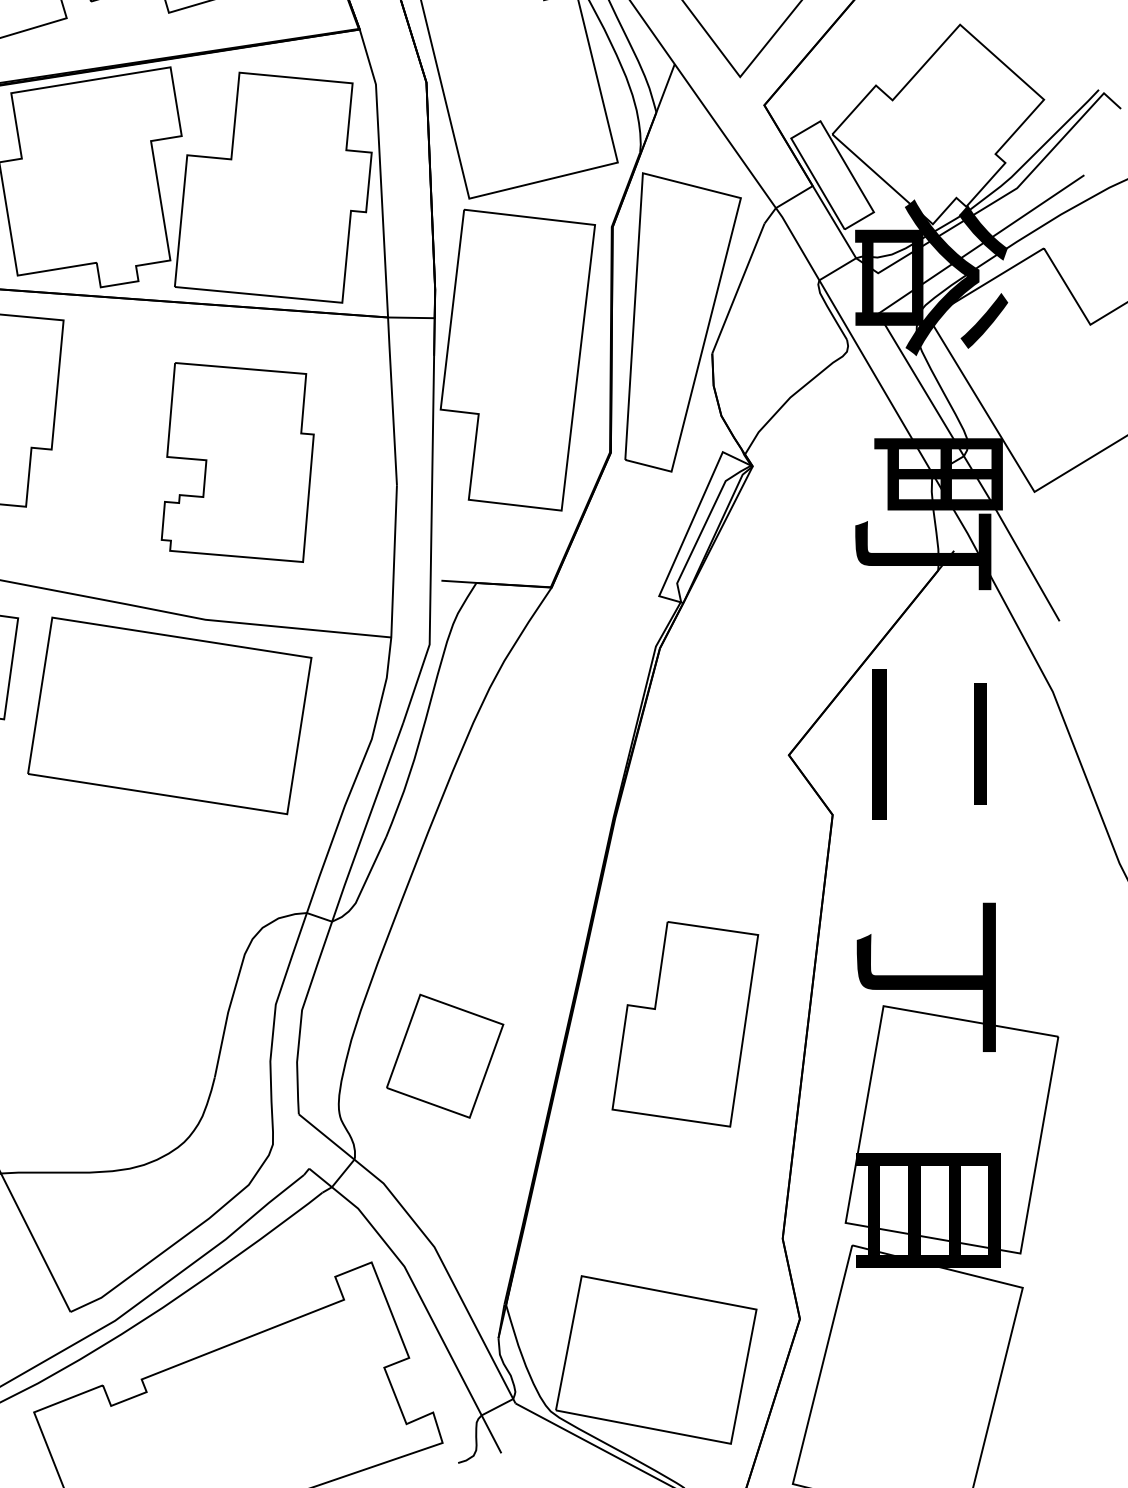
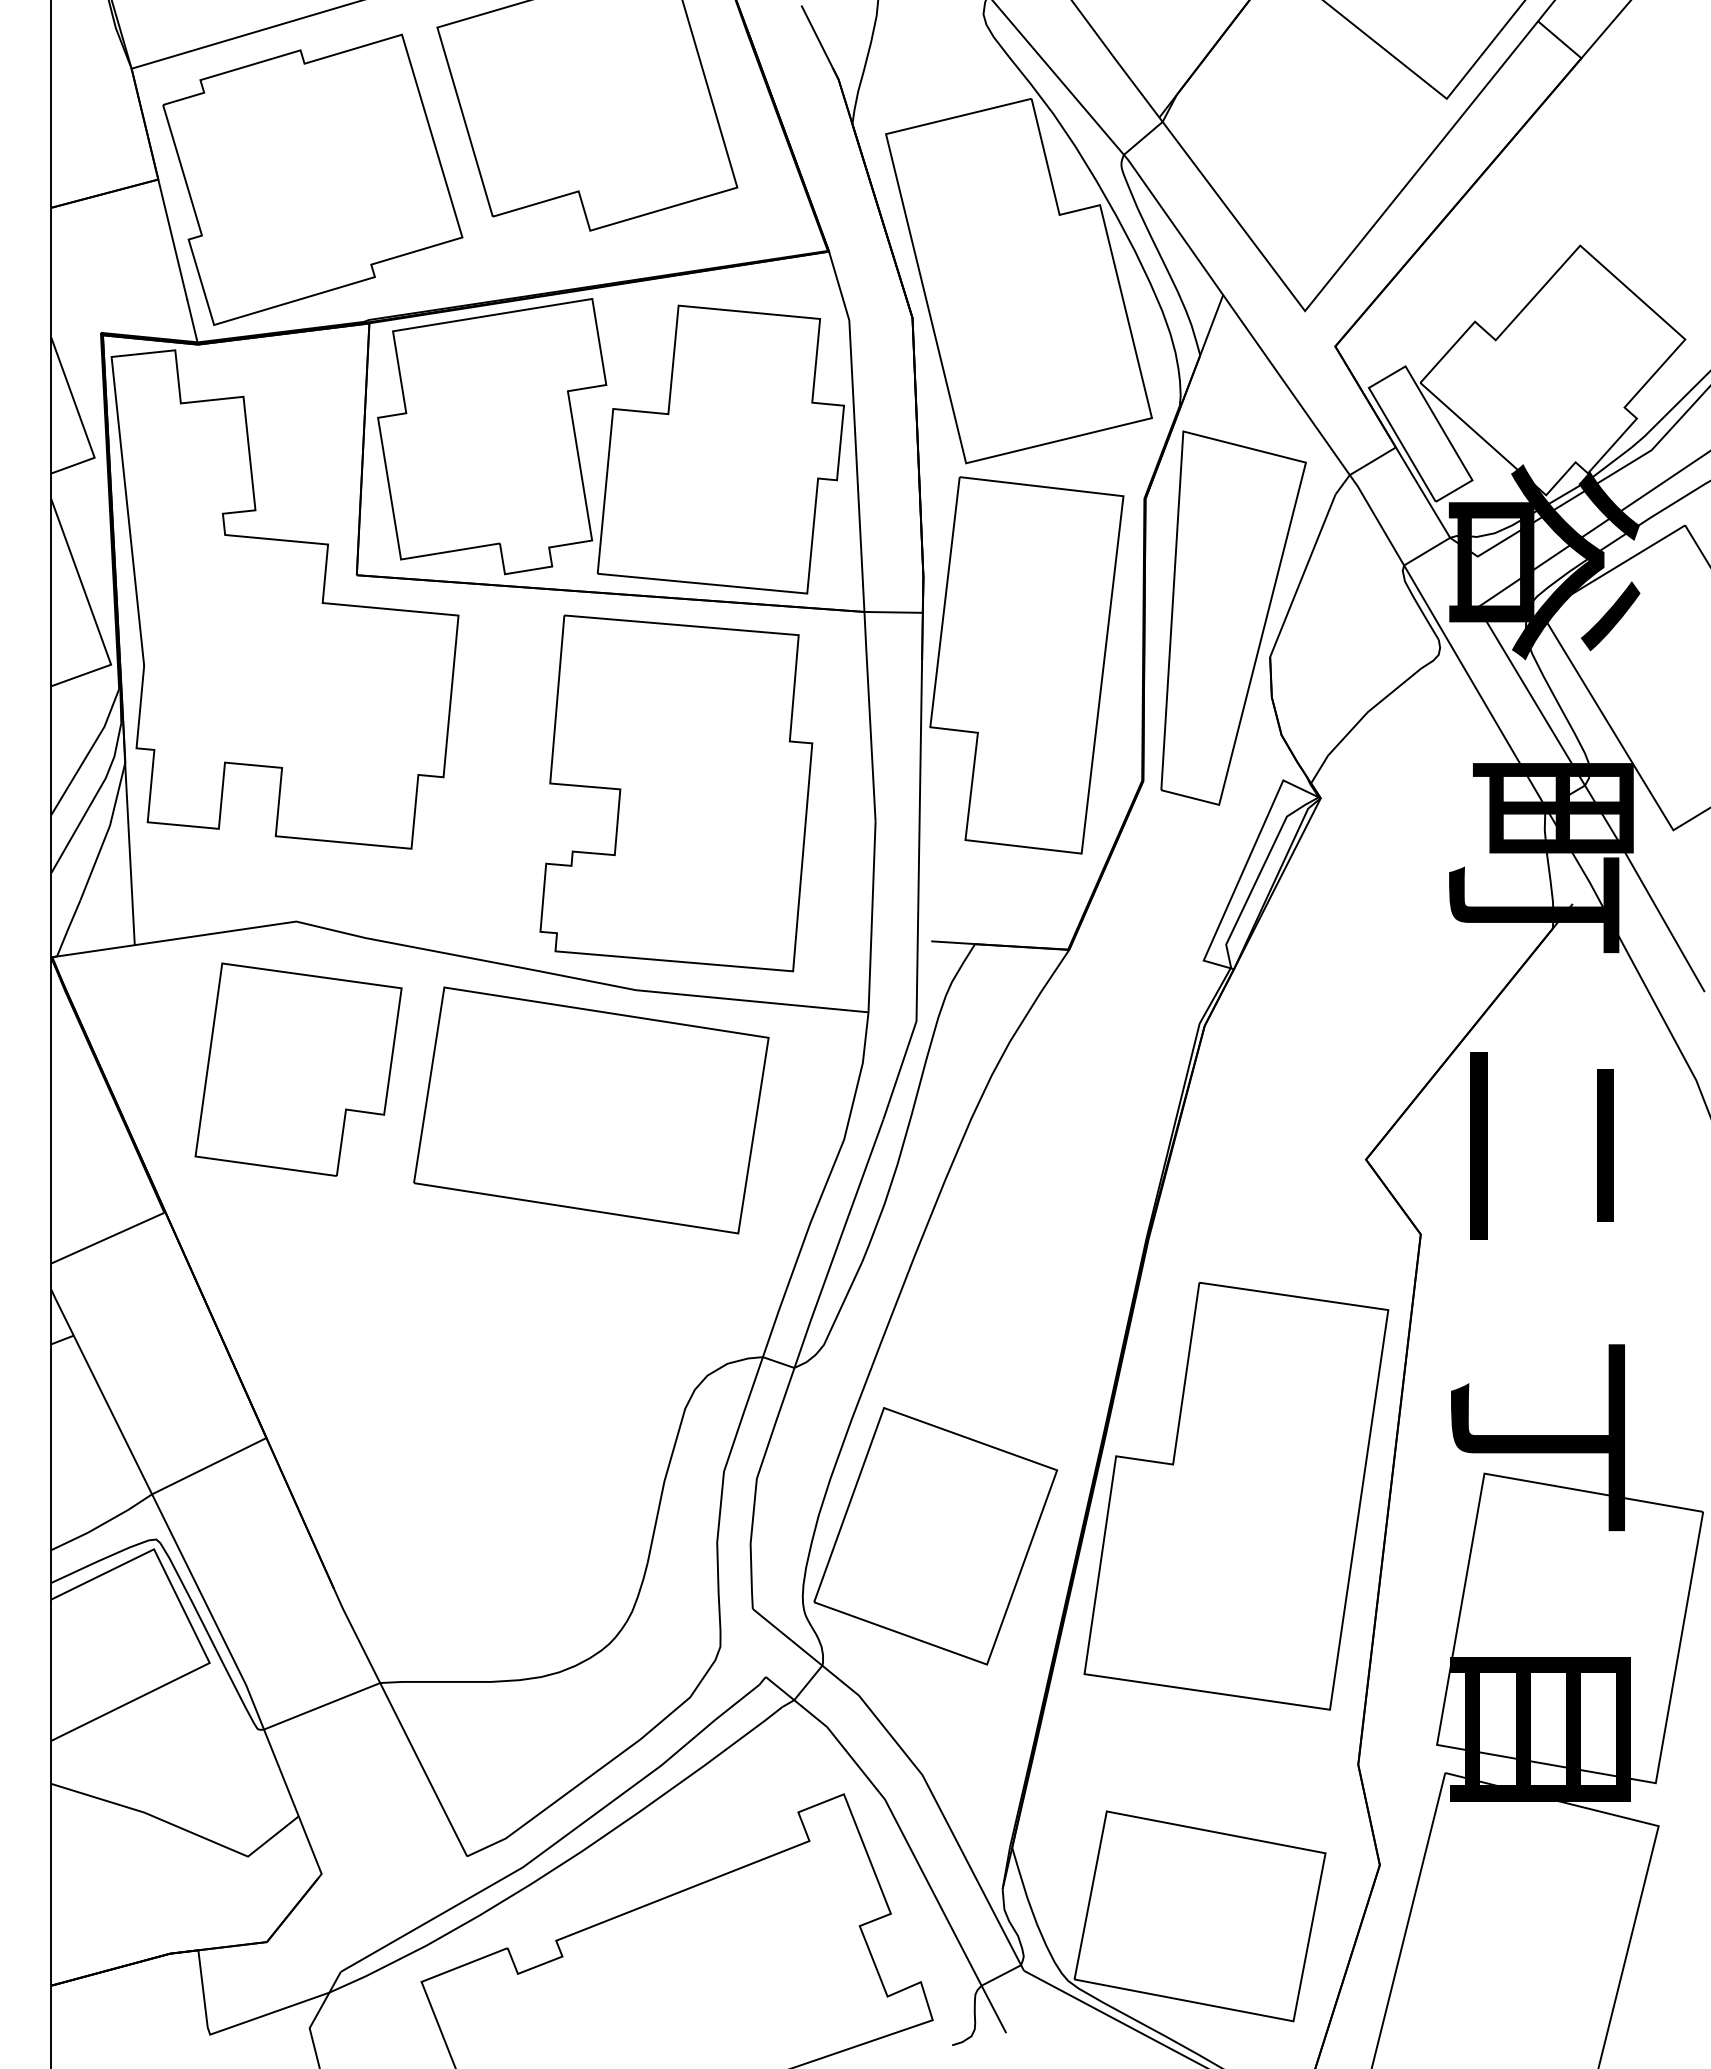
part: (237, 462) -> (676, 793), size x1.43
part: (685, 1024) -> (1236, 1496), size x1.67
part: (444, 1056) -> (935, 1536), size x1.67

